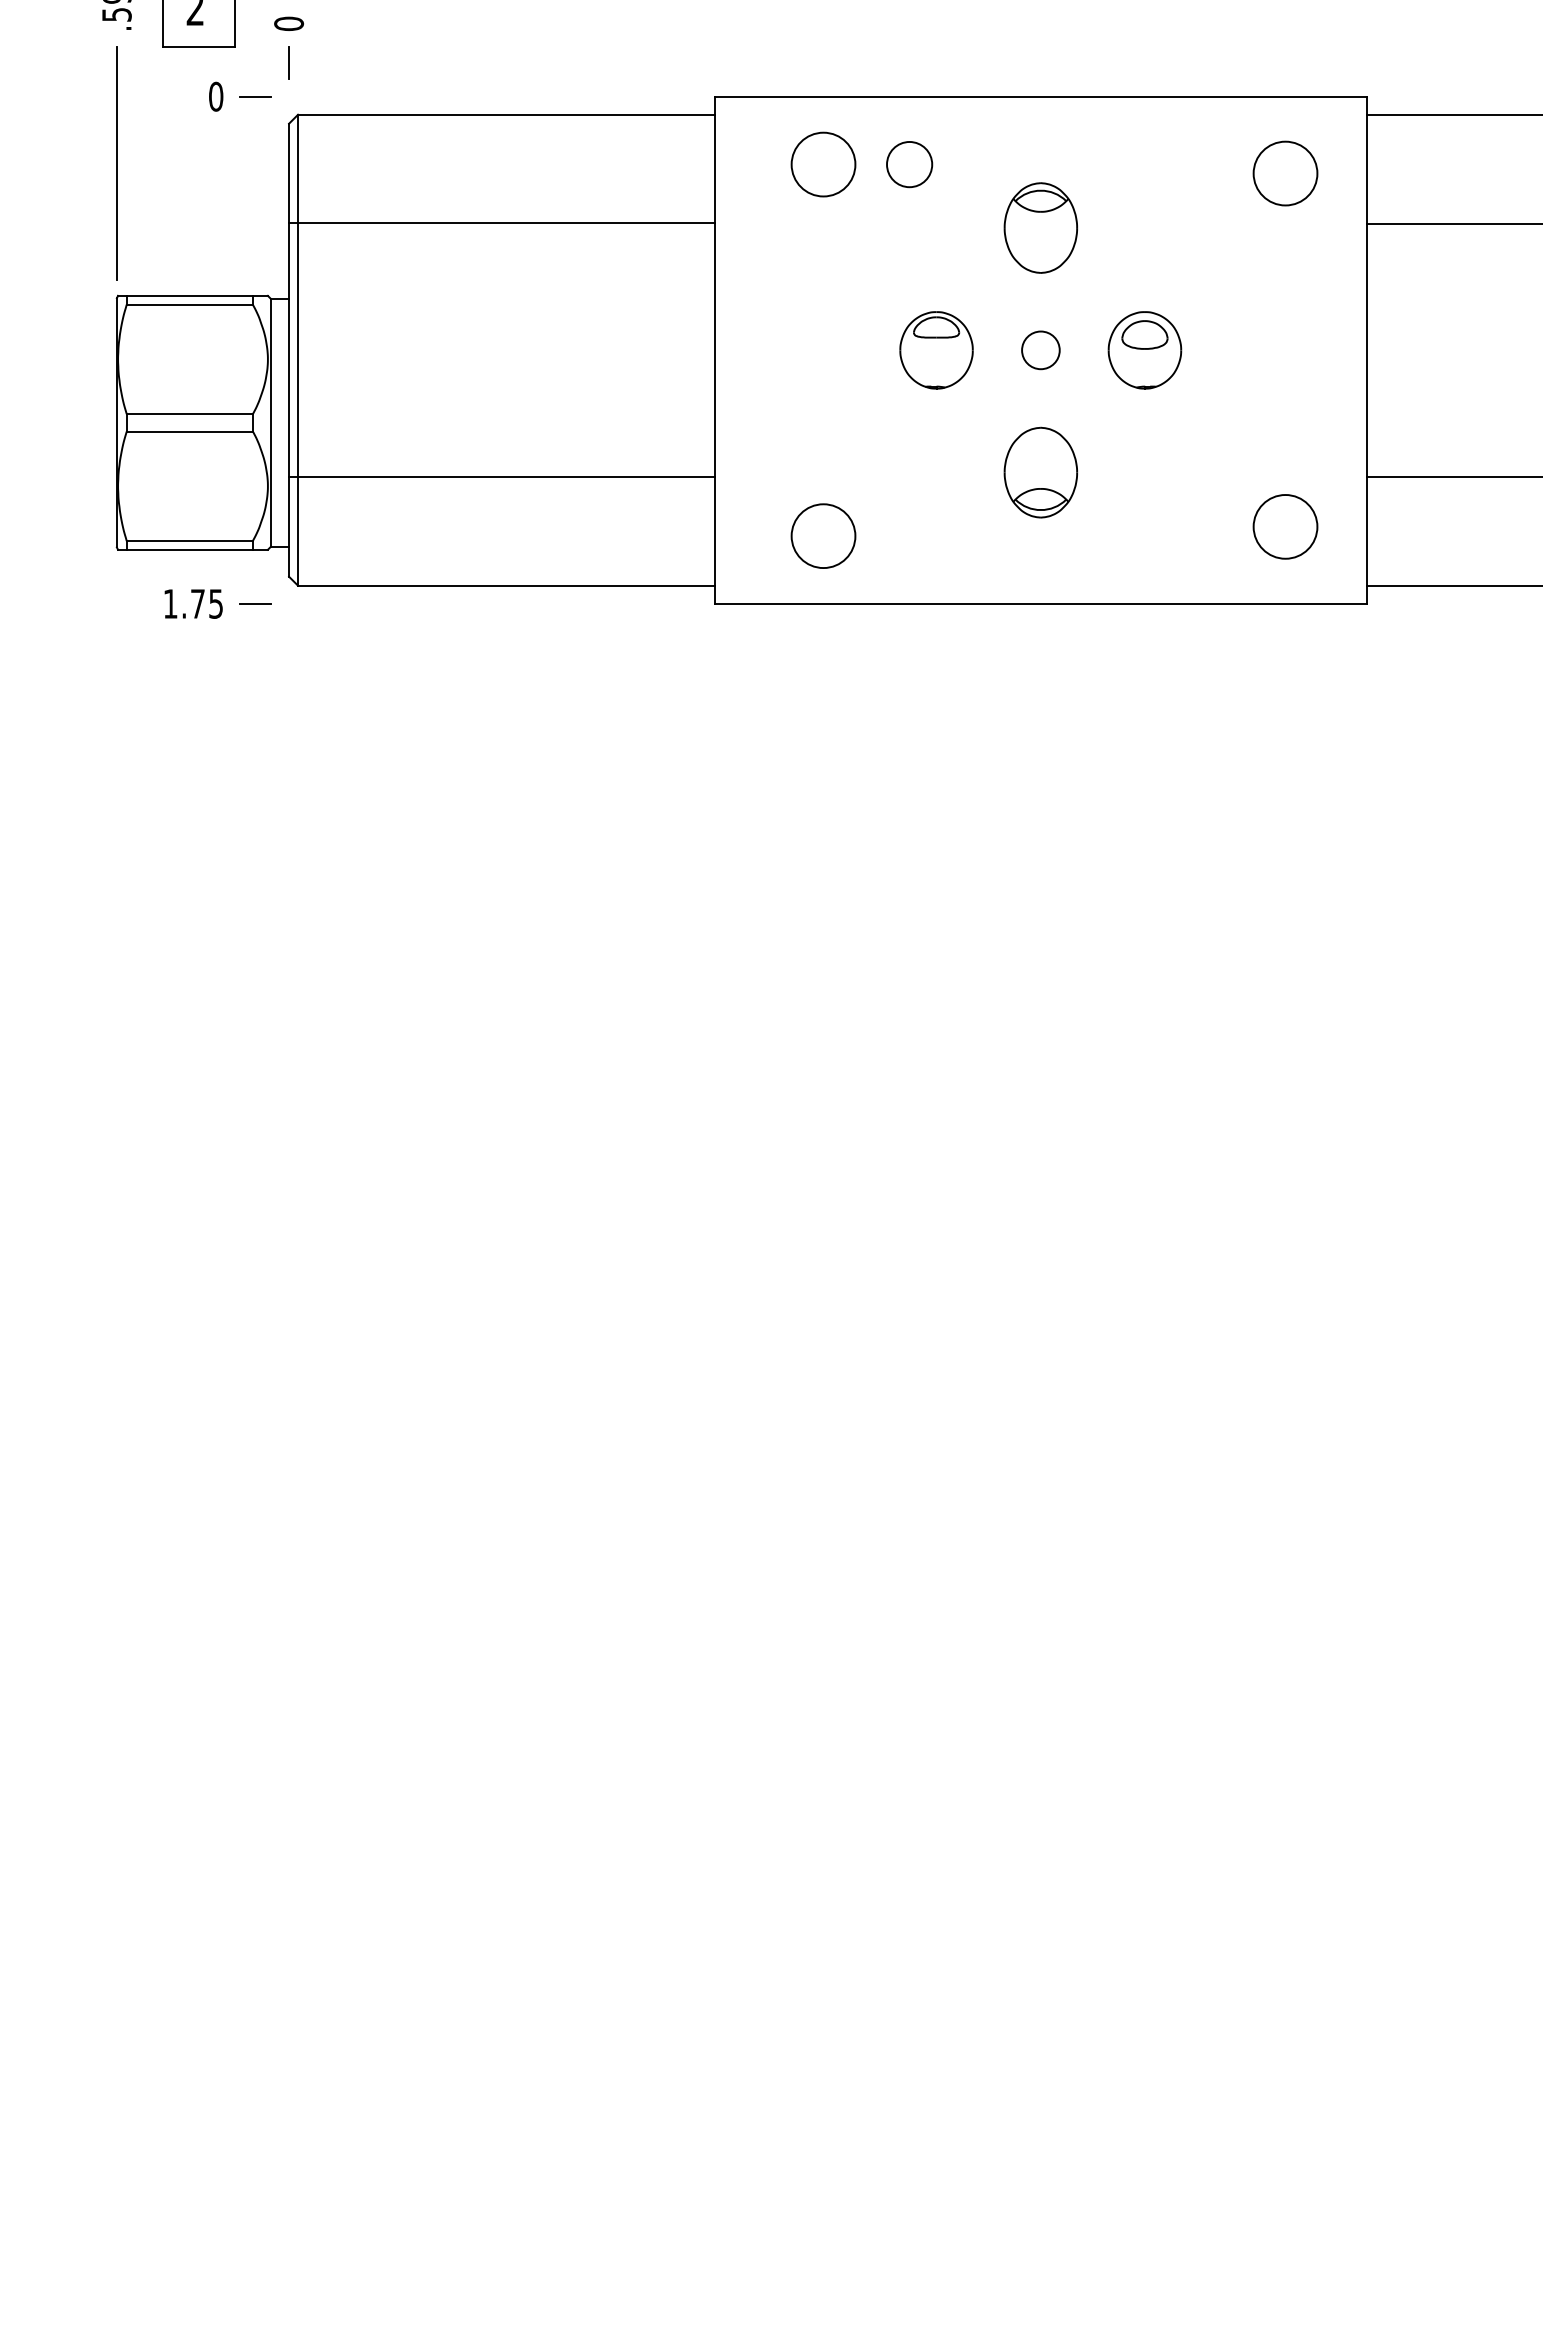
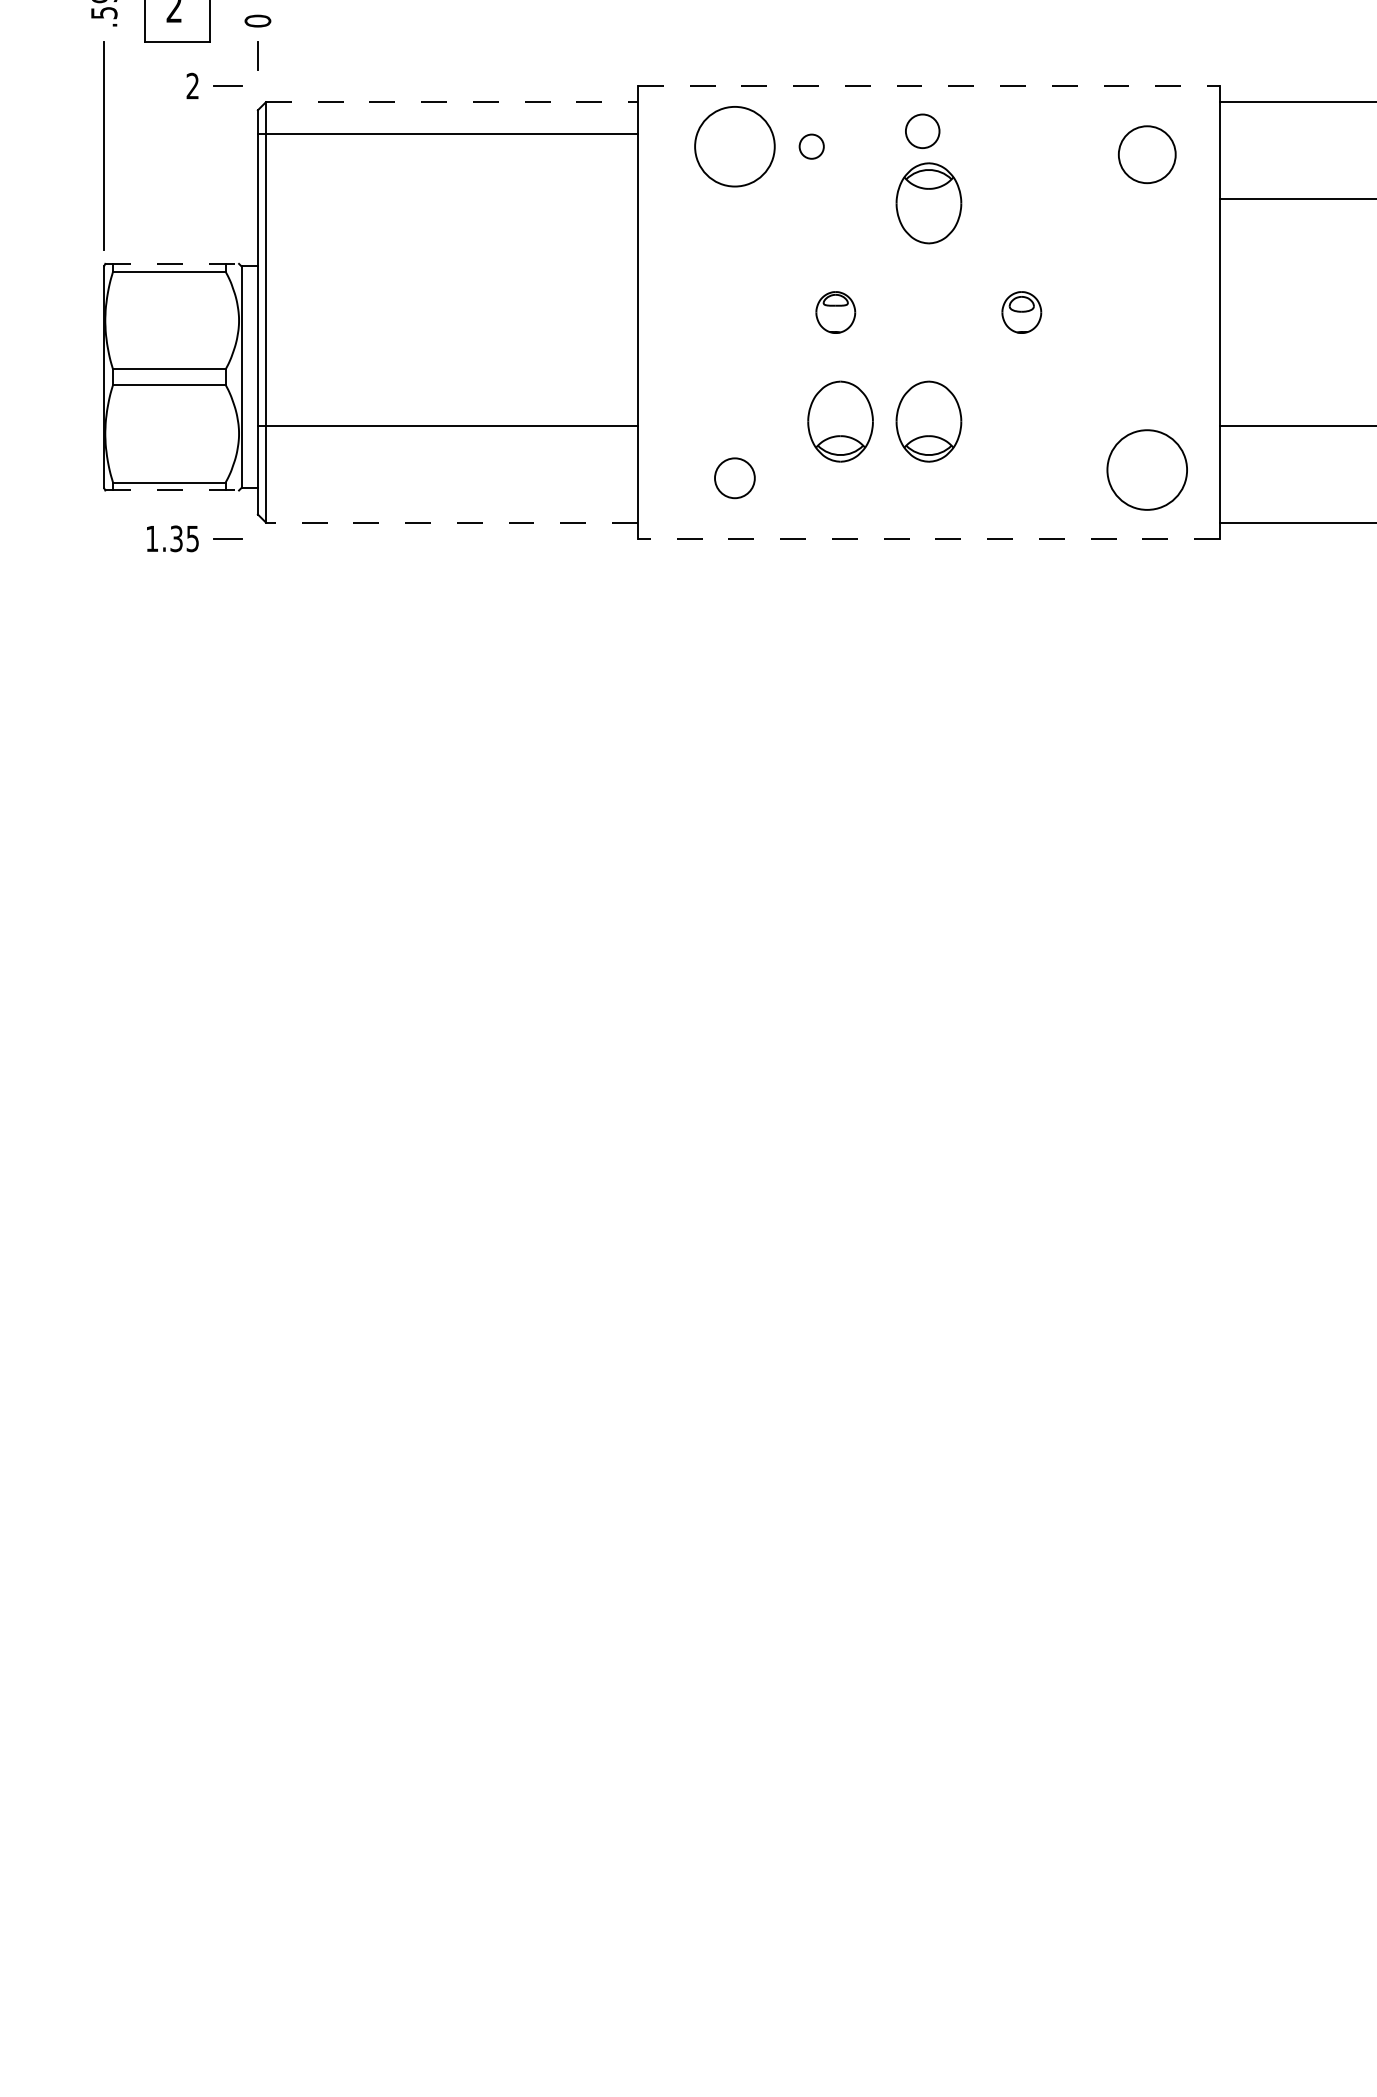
text: (216, 96) -> (193, 85), 0 -> 2
line: (1041, 96) -> (929, 85), solid -> dashed
line: (506, 114) -> (451, 102), solid -> dashed
circle: (823, 164) -> (734, 146), size x1.4
circle: (909, 164) -> (811, 146), size x0.6
line: (501, 223) -> (447, 134), moved
line: (192, 295) -> (171, 263), solid -> dashed
part: (936, 350) -> (835, 312), size x0.6
circle: (1040, 350) -> (922, 131), moved
part: (1144, 350) -> (1021, 312), size x0.6
part: (941, 472) -> (840, 421), added
circle: (1285, 526) -> (1147, 469), size x1.4
circle: (823, 535) -> (734, 477), size x0.7
line: (192, 549) -> (171, 490), solid -> dashed
line: (505, 585) -> (451, 522), solid -> dashed
text: (197, 603) -> (176, 538), 1.75 -> 1.35
line: (1040, 603) -> (928, 538), solid -> dashed

